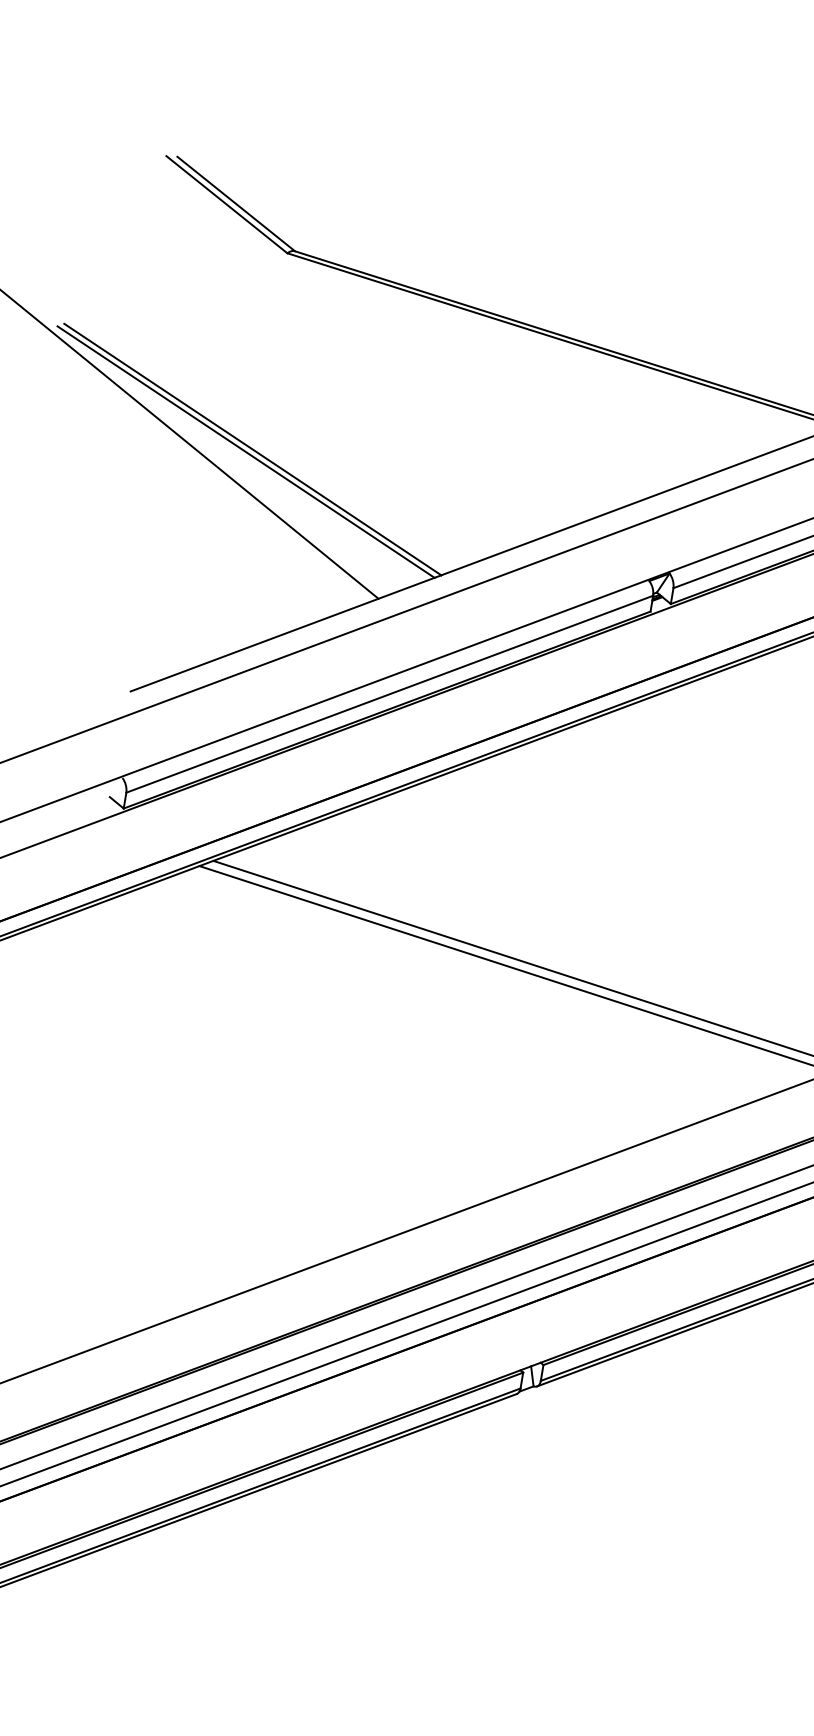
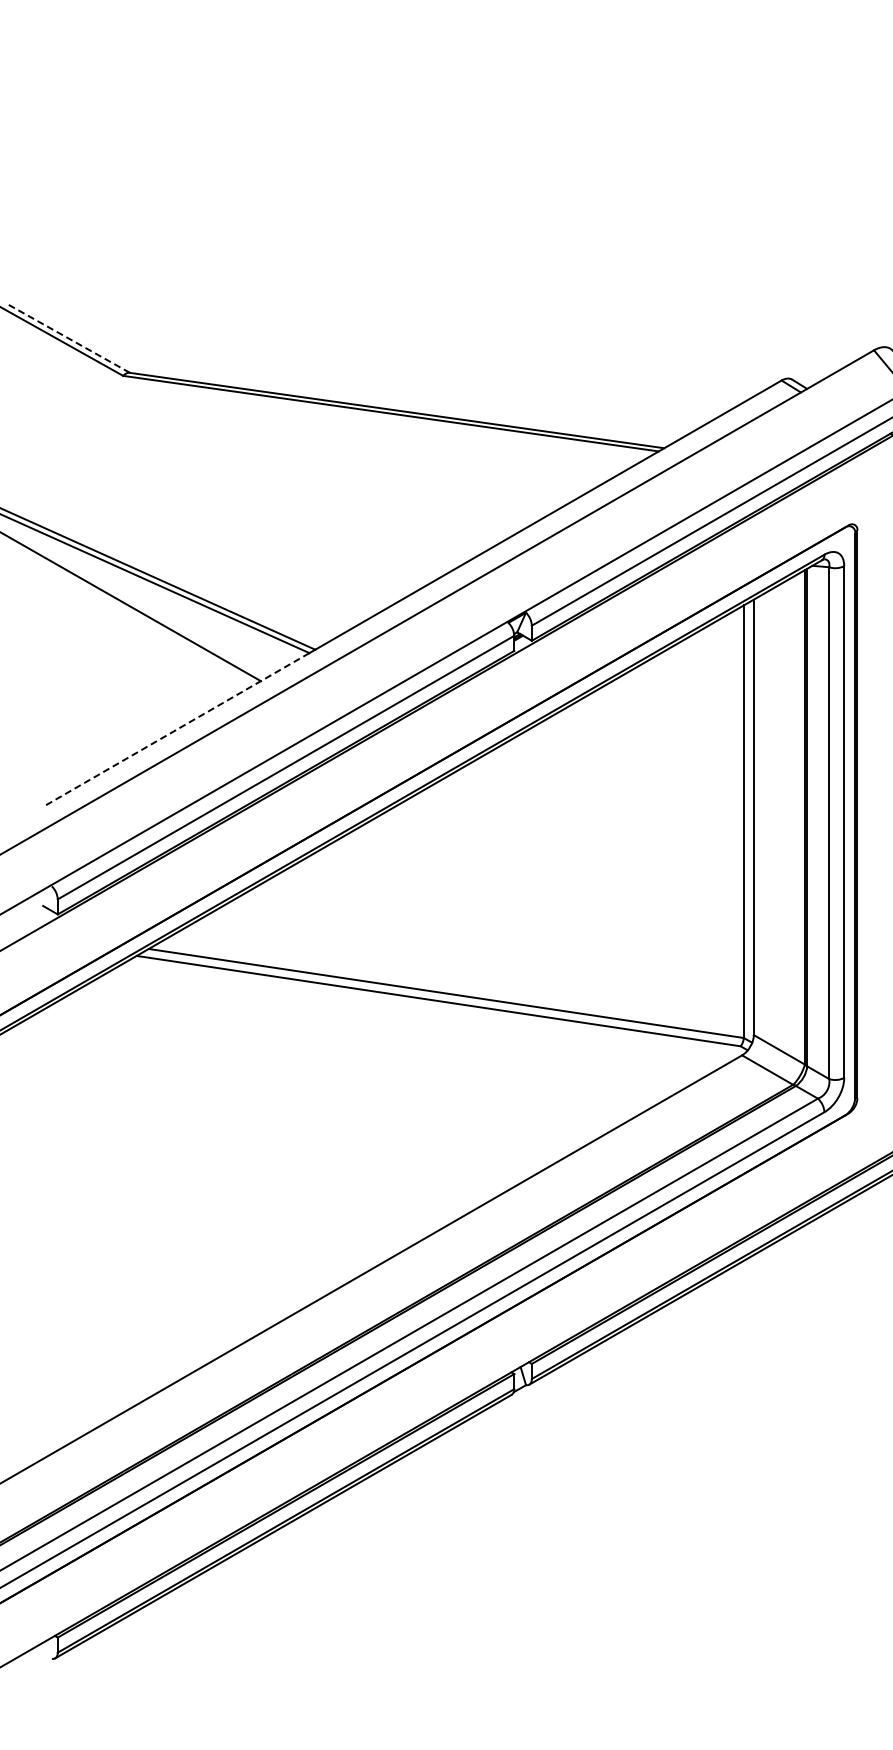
line: (236, 204) -> (68, 338), solid -> dashed
line: (283, 634) -> (178, 728), solid -> dashed

